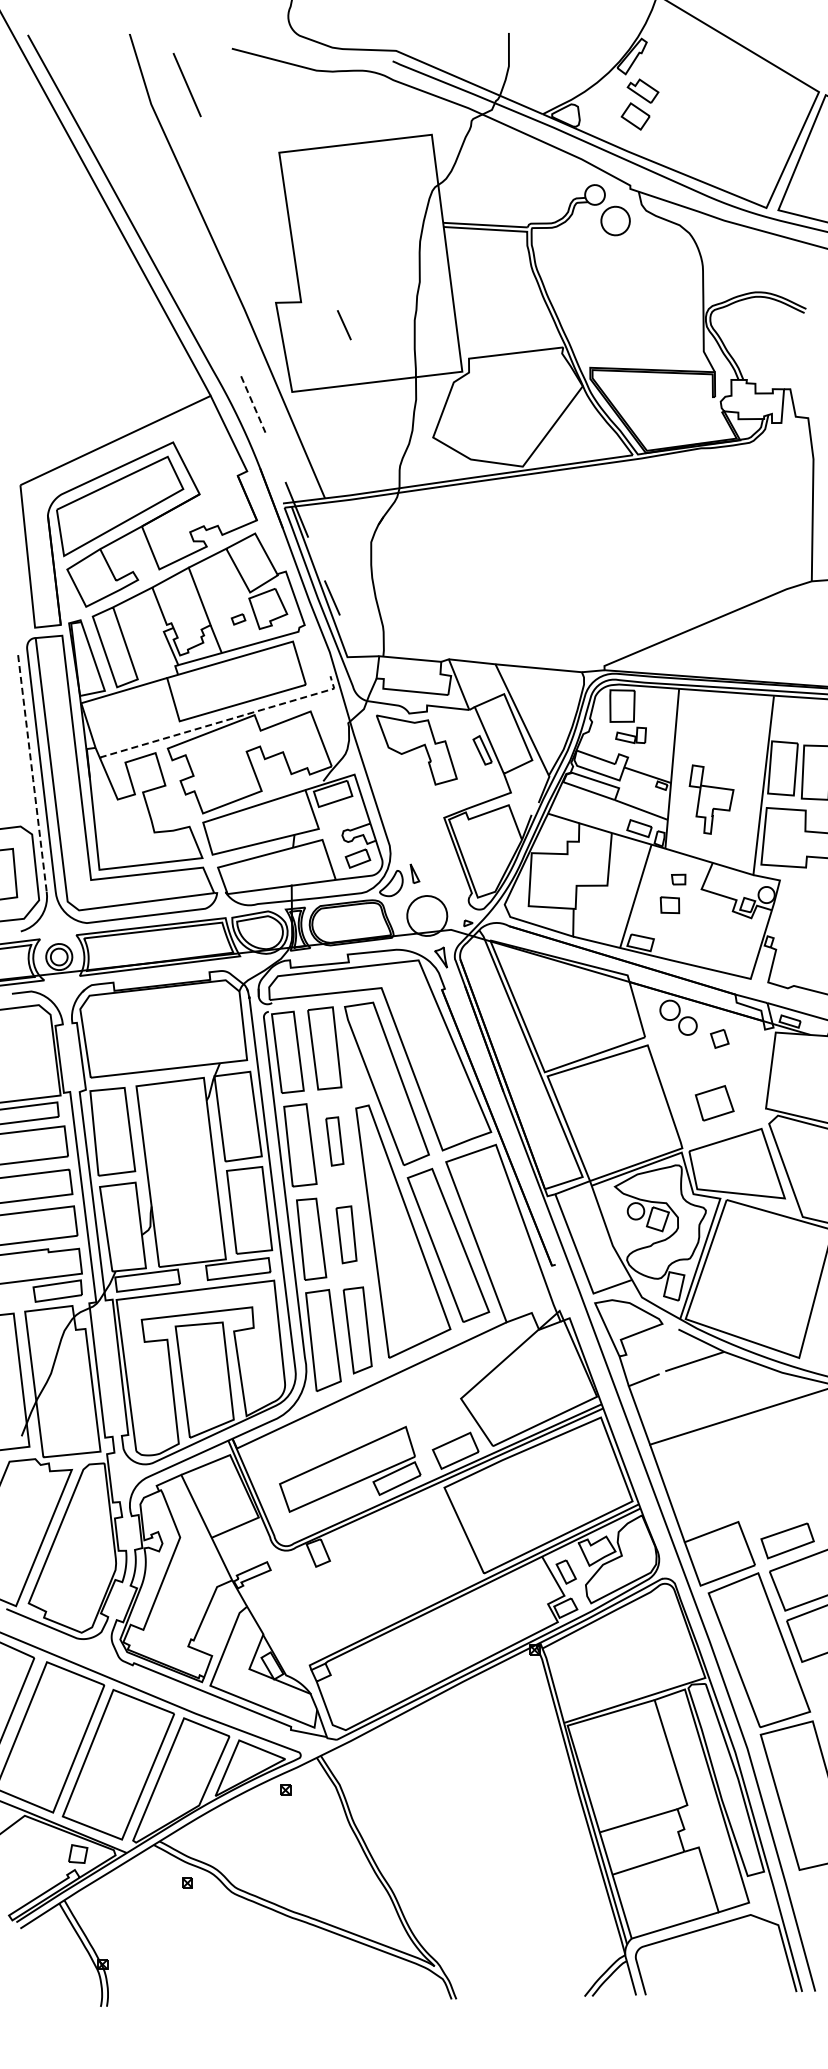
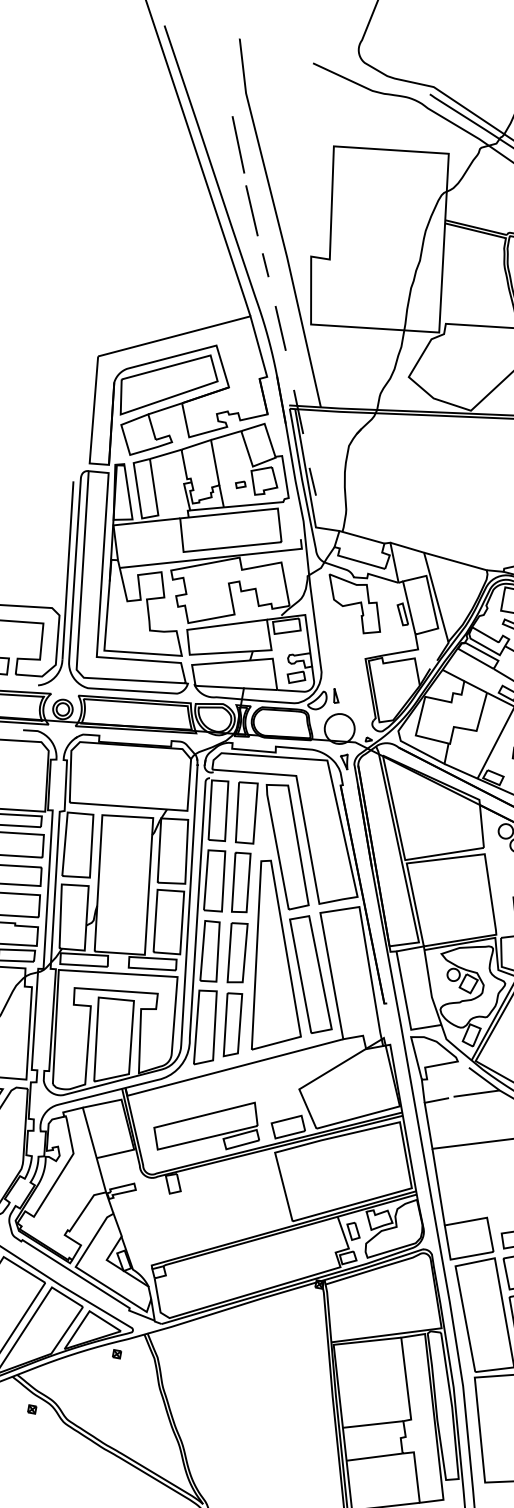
line: (186, 85) -> (251, 211), moved
line: (153, 173) -> (238, 144), added
line: (344, 325) -> (265, 265), moved
line: (253, 404) -> (280, 328), dashed -> solid
line: (223, 721) -> (215, 558), dashed -> solid
line: (32, 774) -> (67, 571), dashed -> solid
part: (334, 1141) -> (240, 882), size x1.67
part: (346, 1234) -> (237, 952), size x1.43

